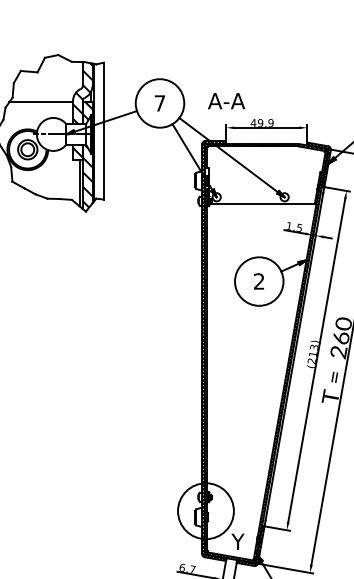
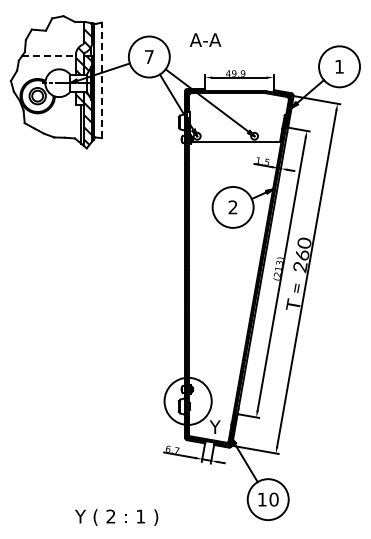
text: (226, 100) -> (205, 39), moved
line: (41, 101) -> (49, 55), solid -> dashed
line: (103, 131) -> (101, 80), solid -> dashed

